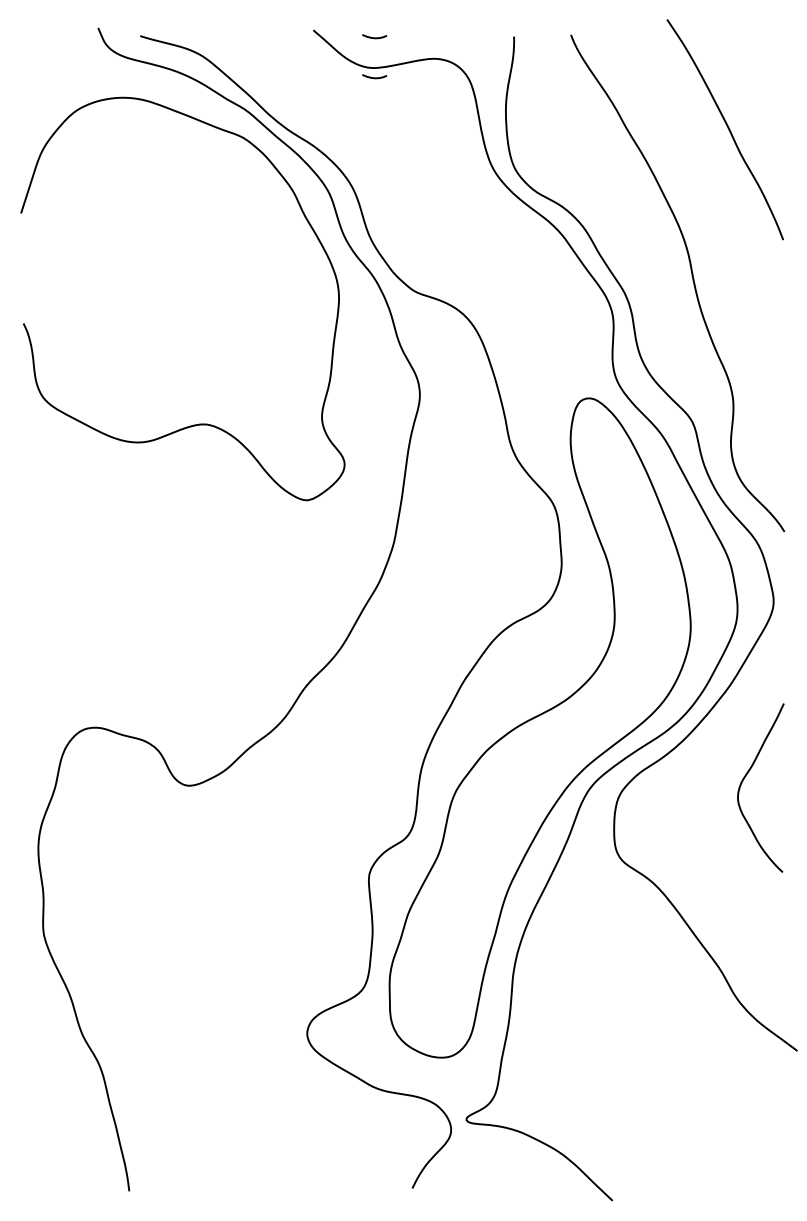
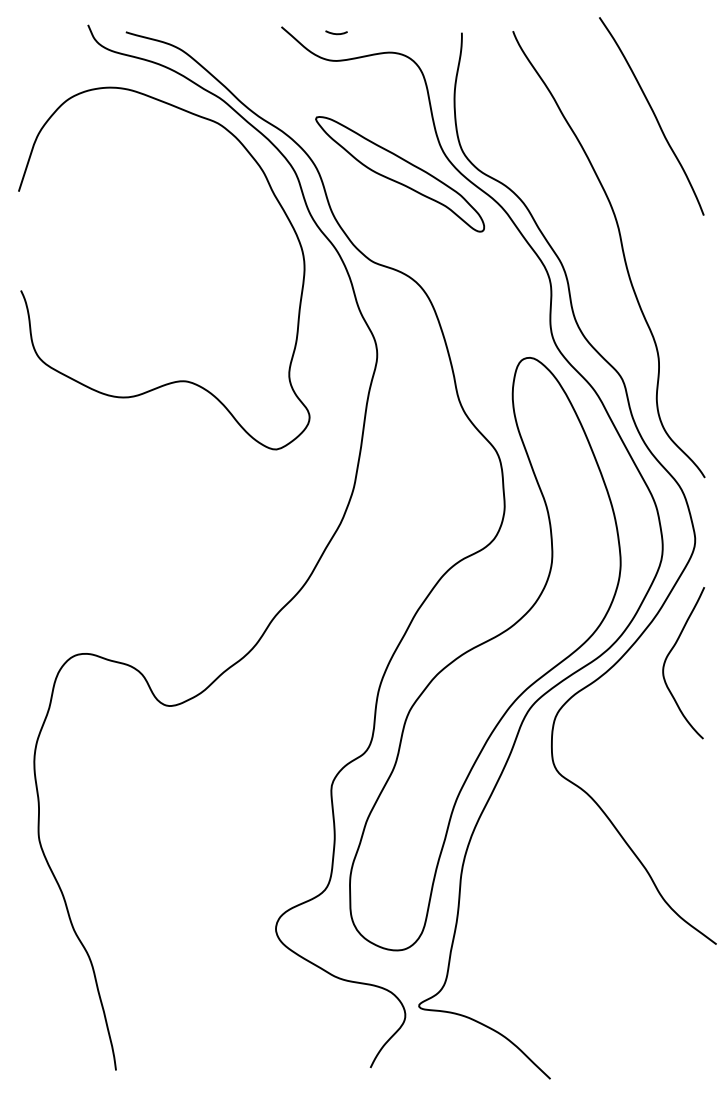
curve: (374, 77) -> (336, 69), removed
part: (444, 193) -> (399, 173), added
curve: (746, 776) -> (670, 652), moved

